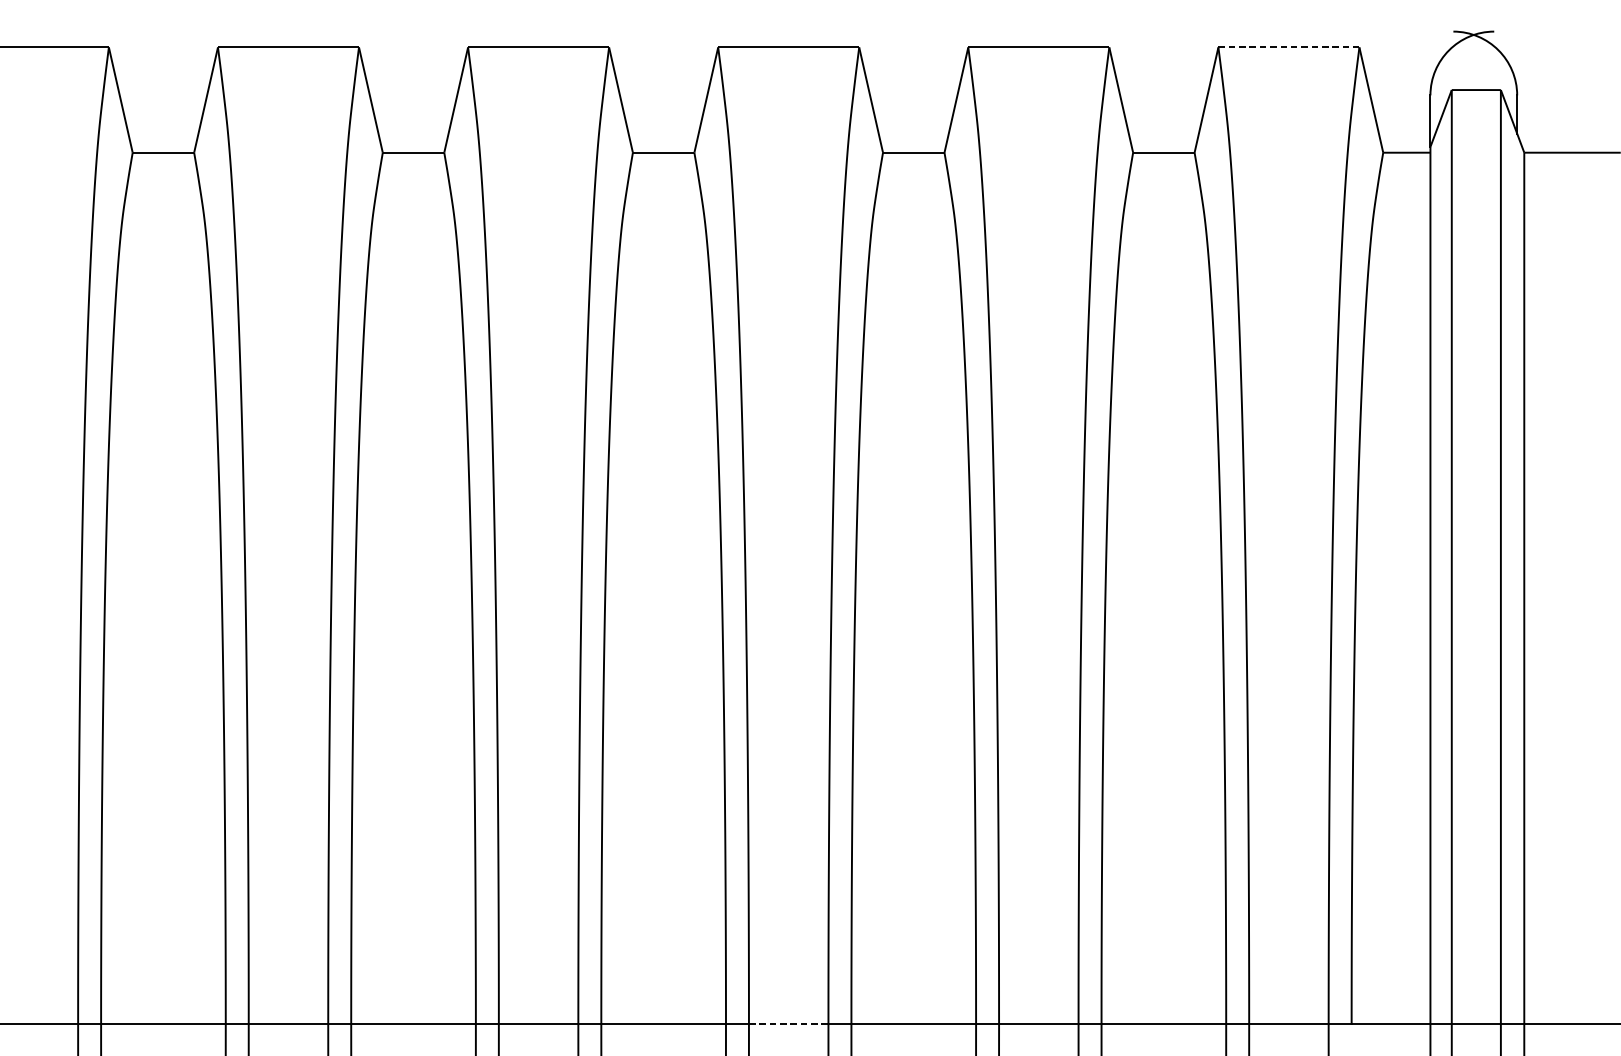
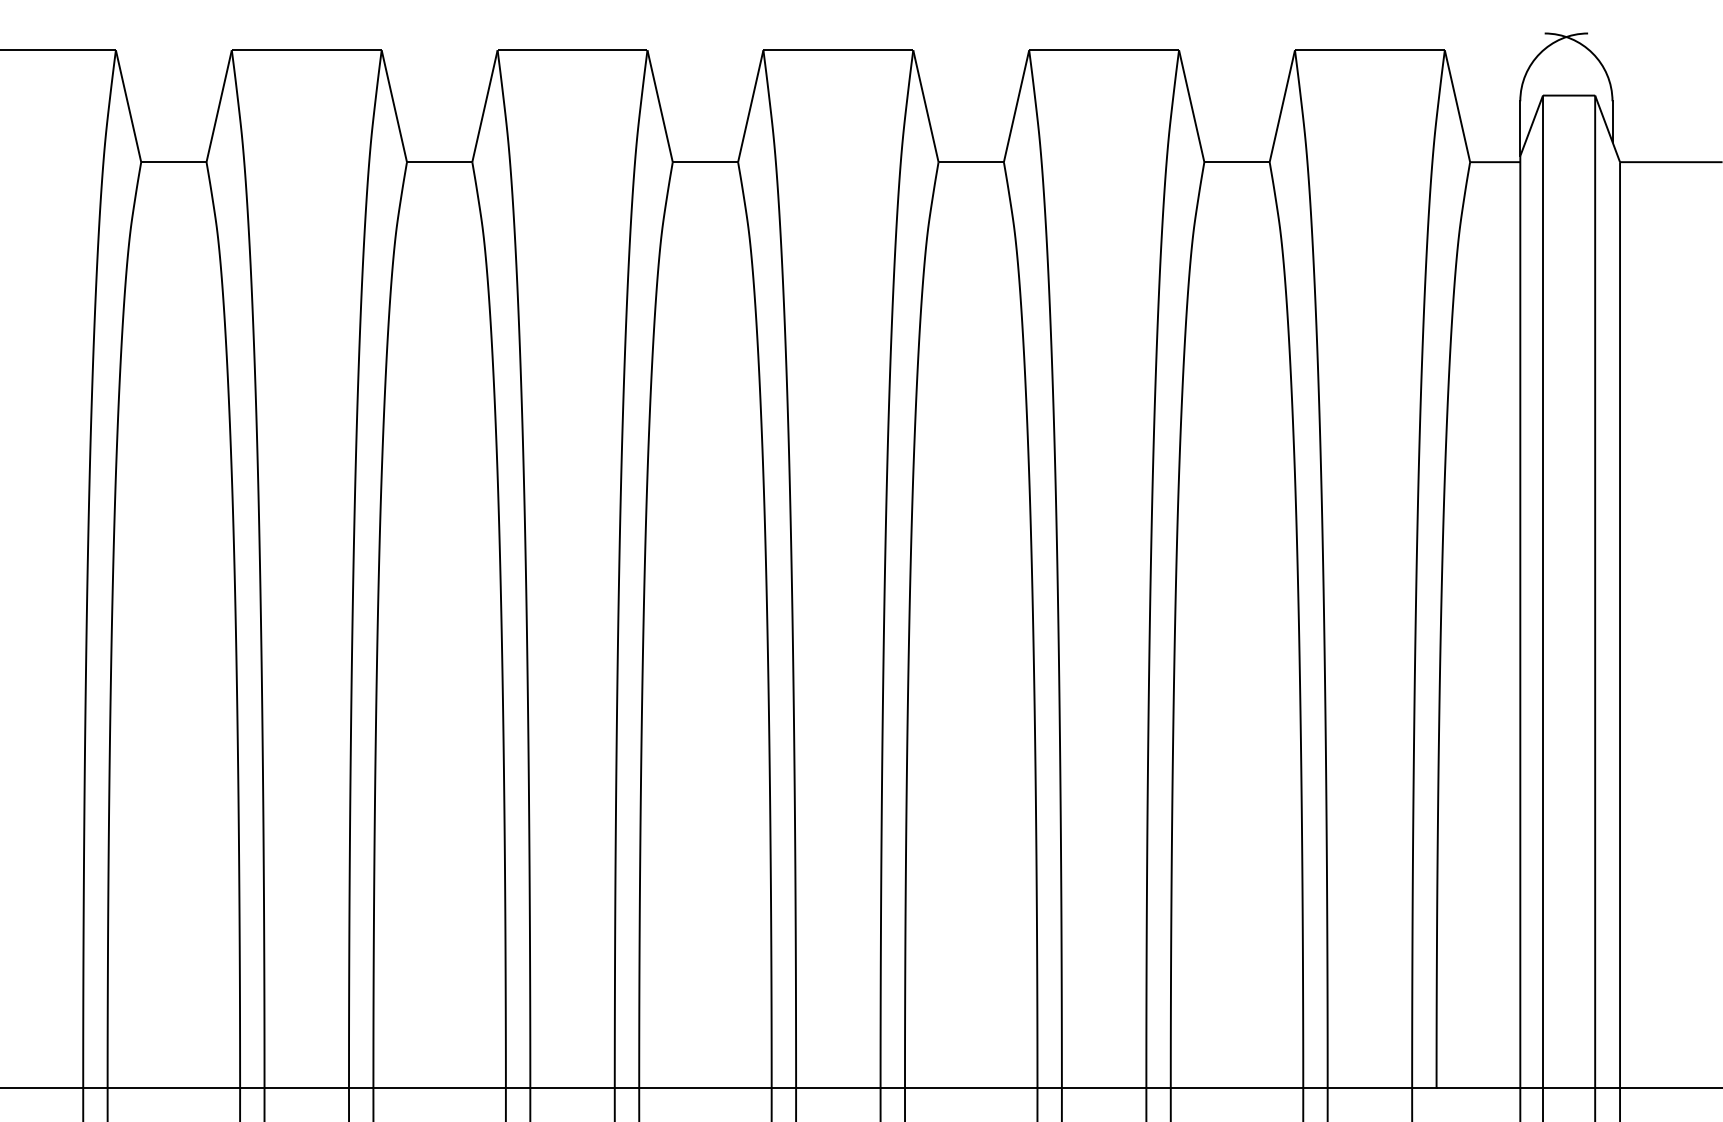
line: (1289, 47) -> (1370, 50), dashed -> solid
line: (788, 1024) -> (838, 1088), dashed -> solid

